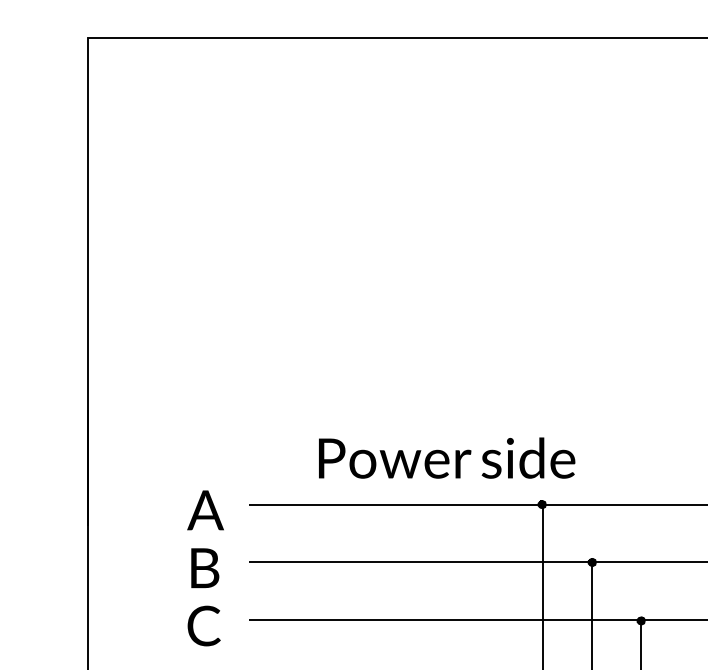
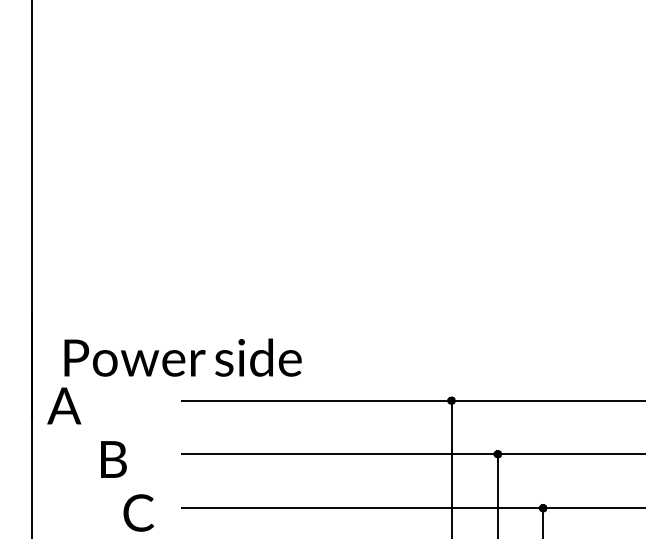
text: (447, 457) -> (183, 357), moved
text: (205, 510) -> (64, 406), moved
text: (205, 568) -> (114, 459), moved

